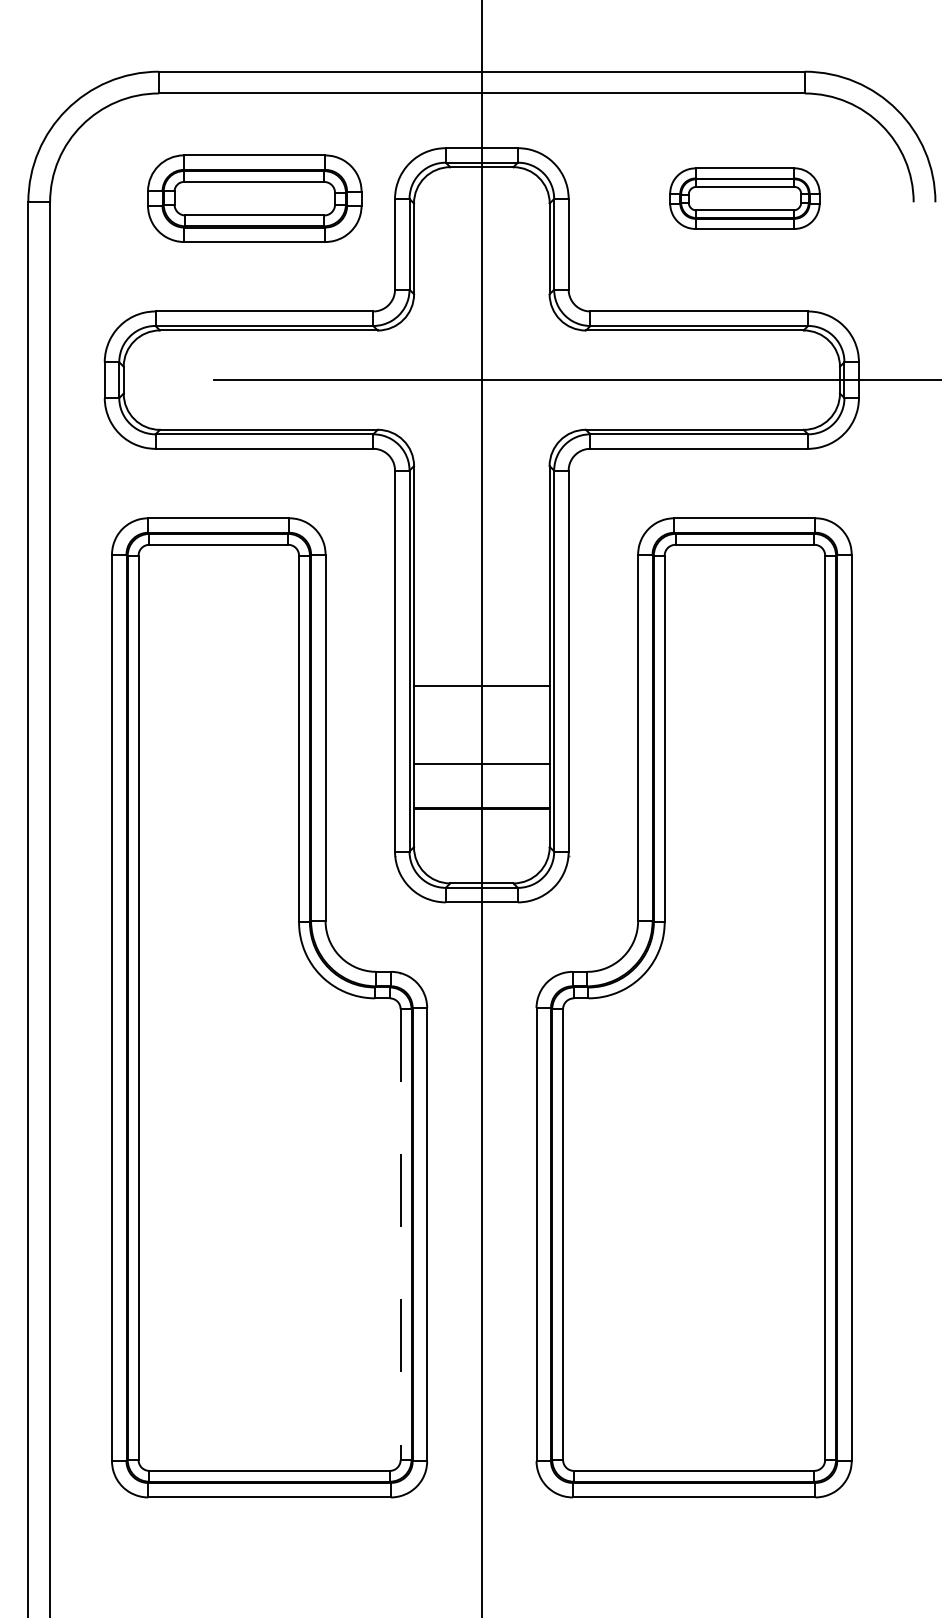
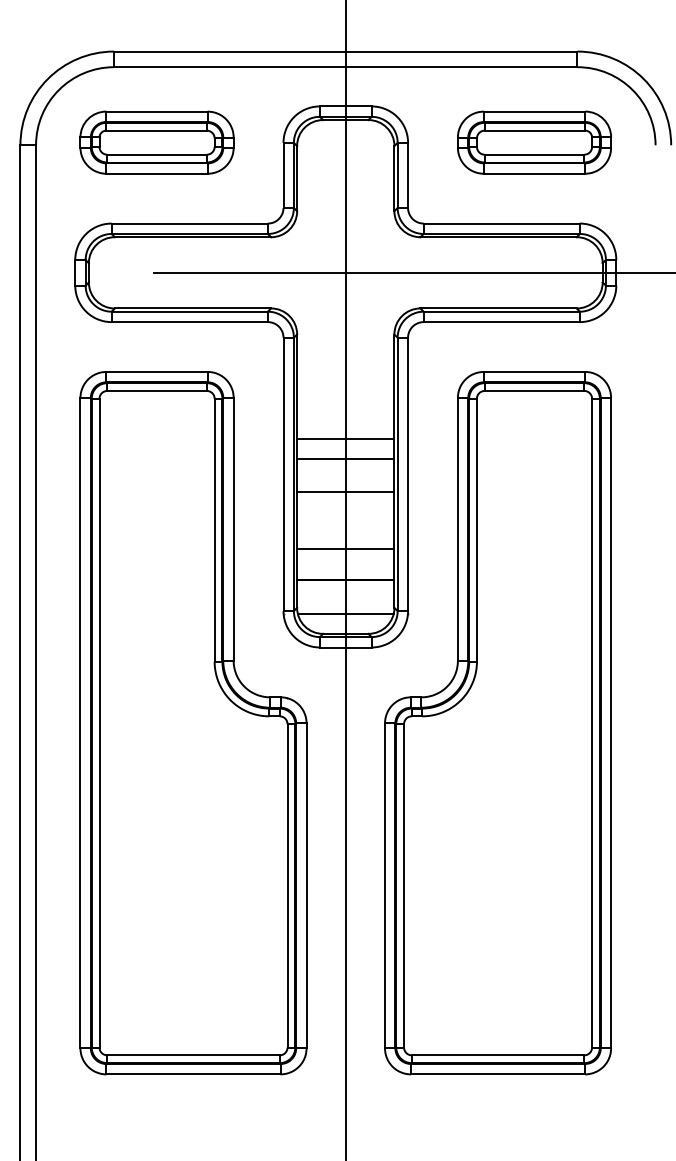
part: (254, 198) -> (156, 142), moved
part: (744, 198) -> (534, 142), size x1.43
line: (481, 611) -> (345, 438), added
line: (481, 639) -> (345, 458), added
line: (481, 855) -> (345, 613), added
line: (400, 1235) -> (287, 886), dashed -> solid

